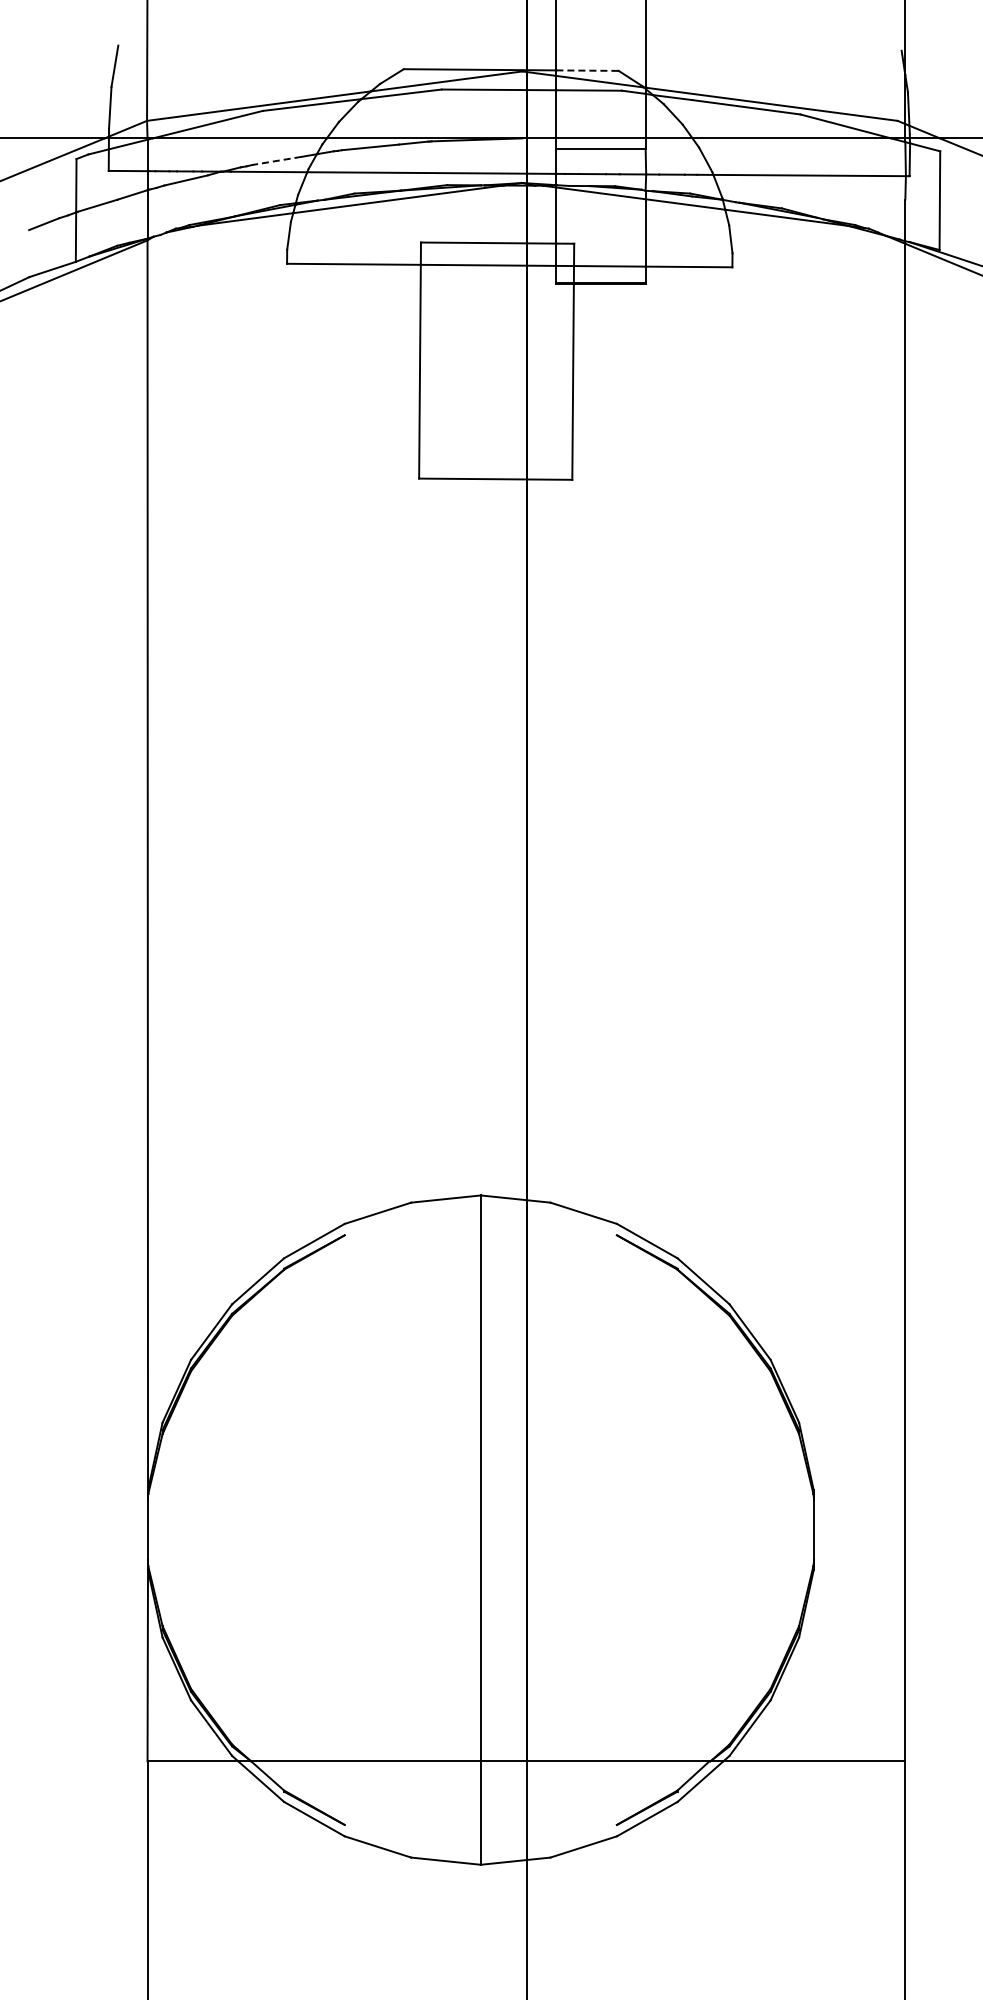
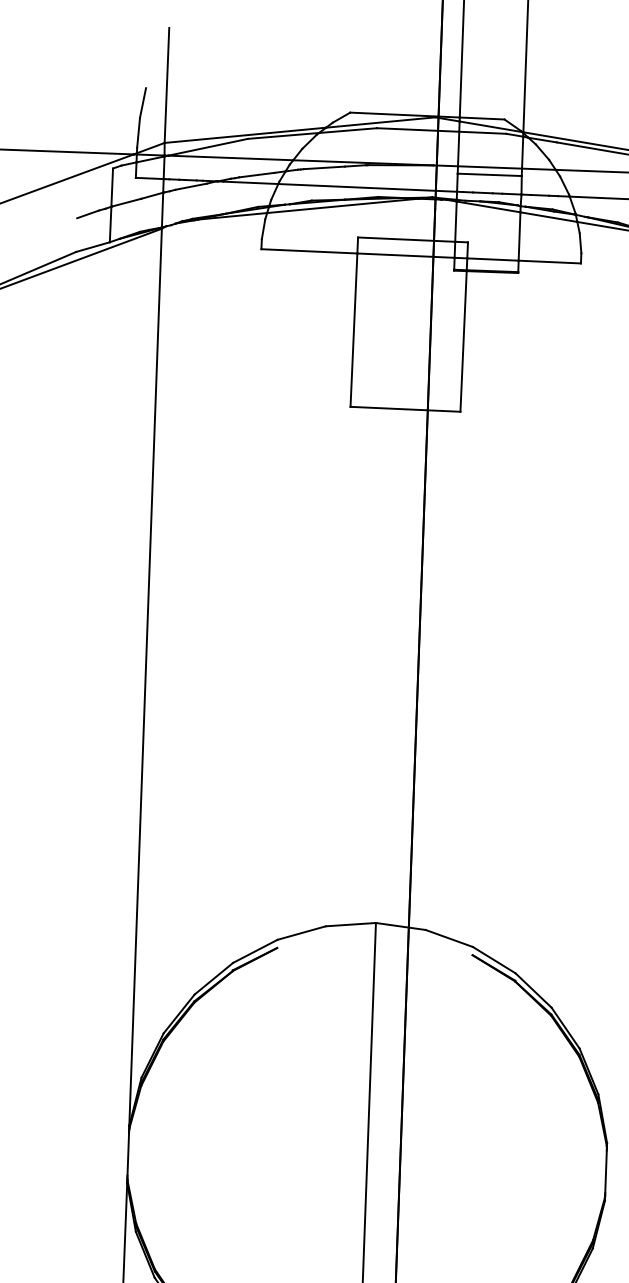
line: (588, 70) -> (482, 118), dashed -> solid
line: (276, 160) -> (256, 174), dashed -> solid

